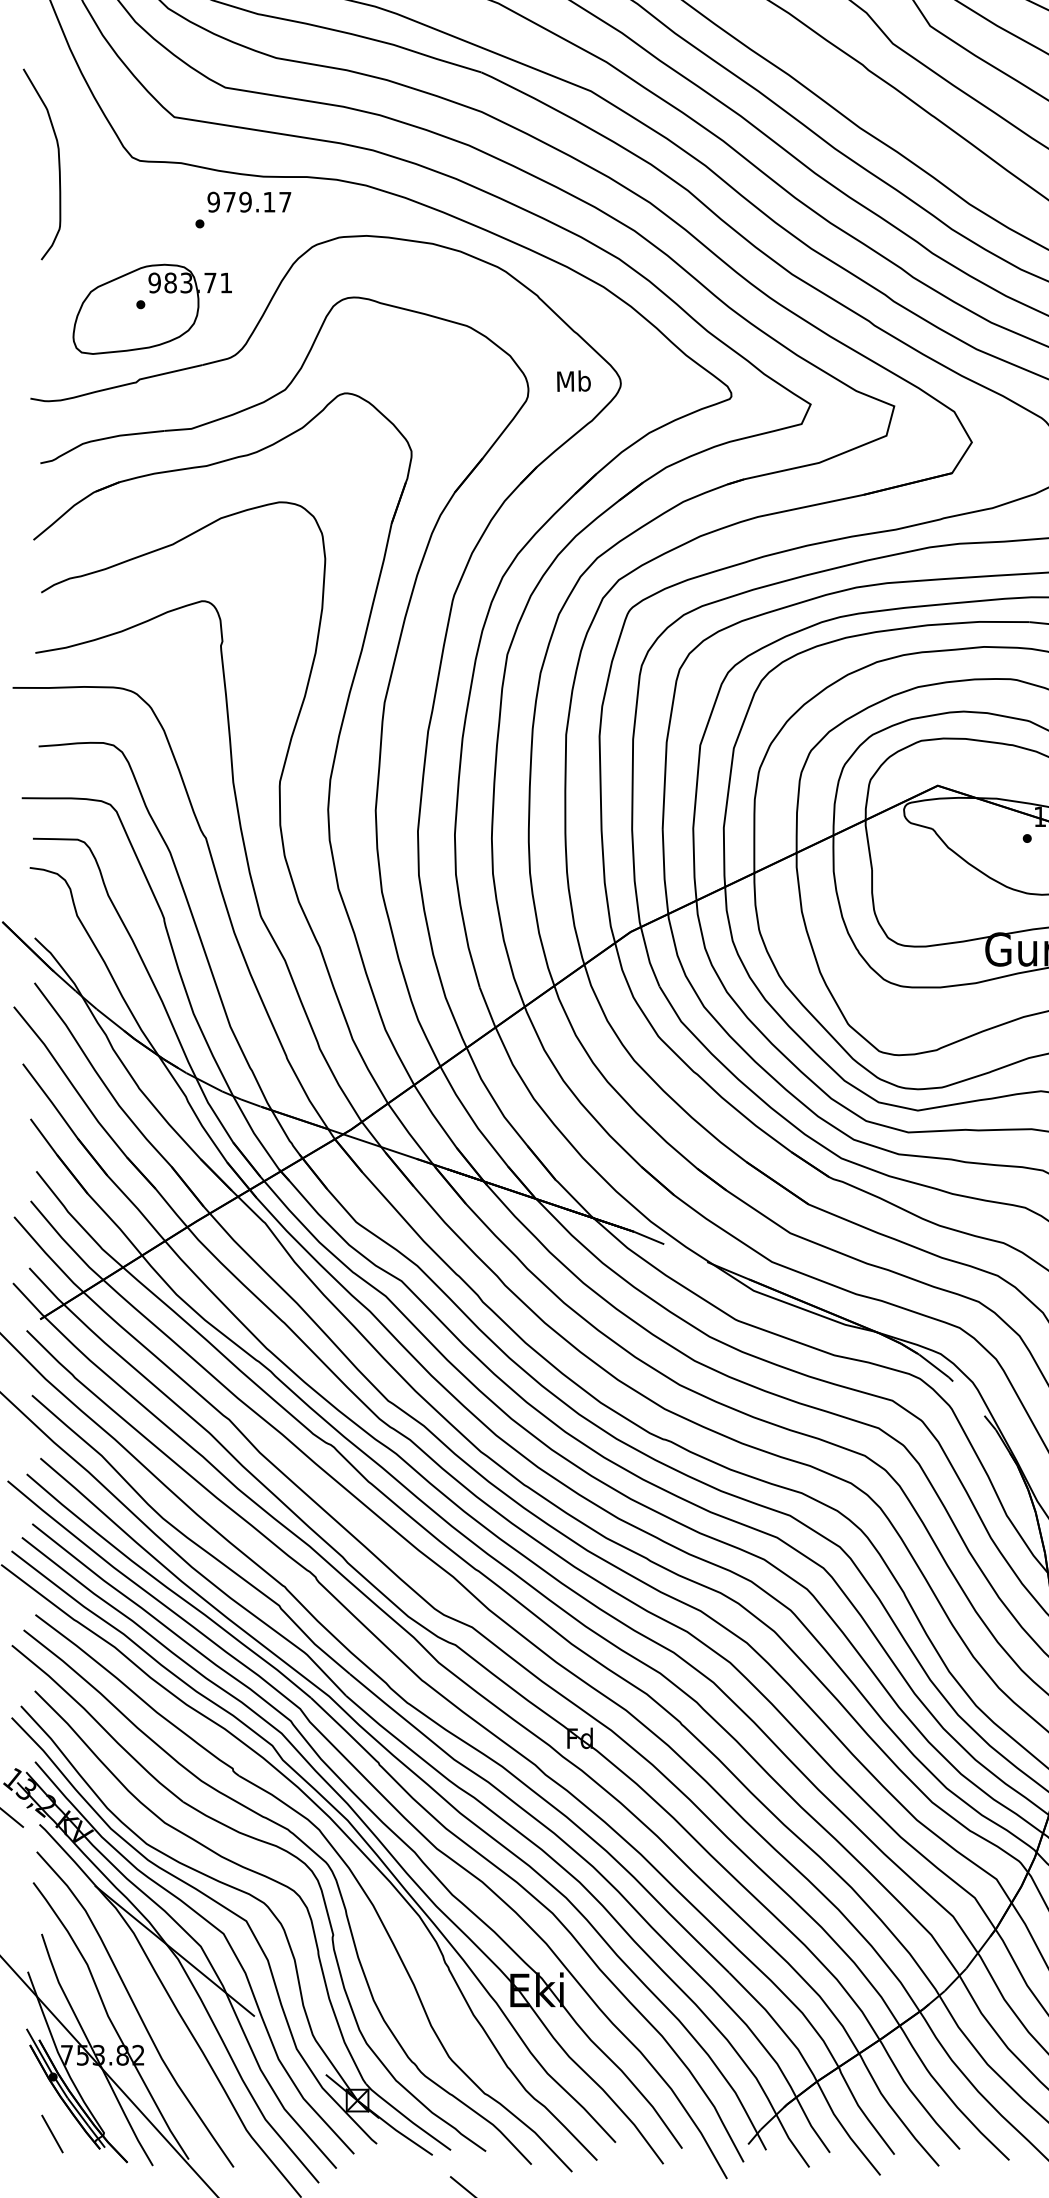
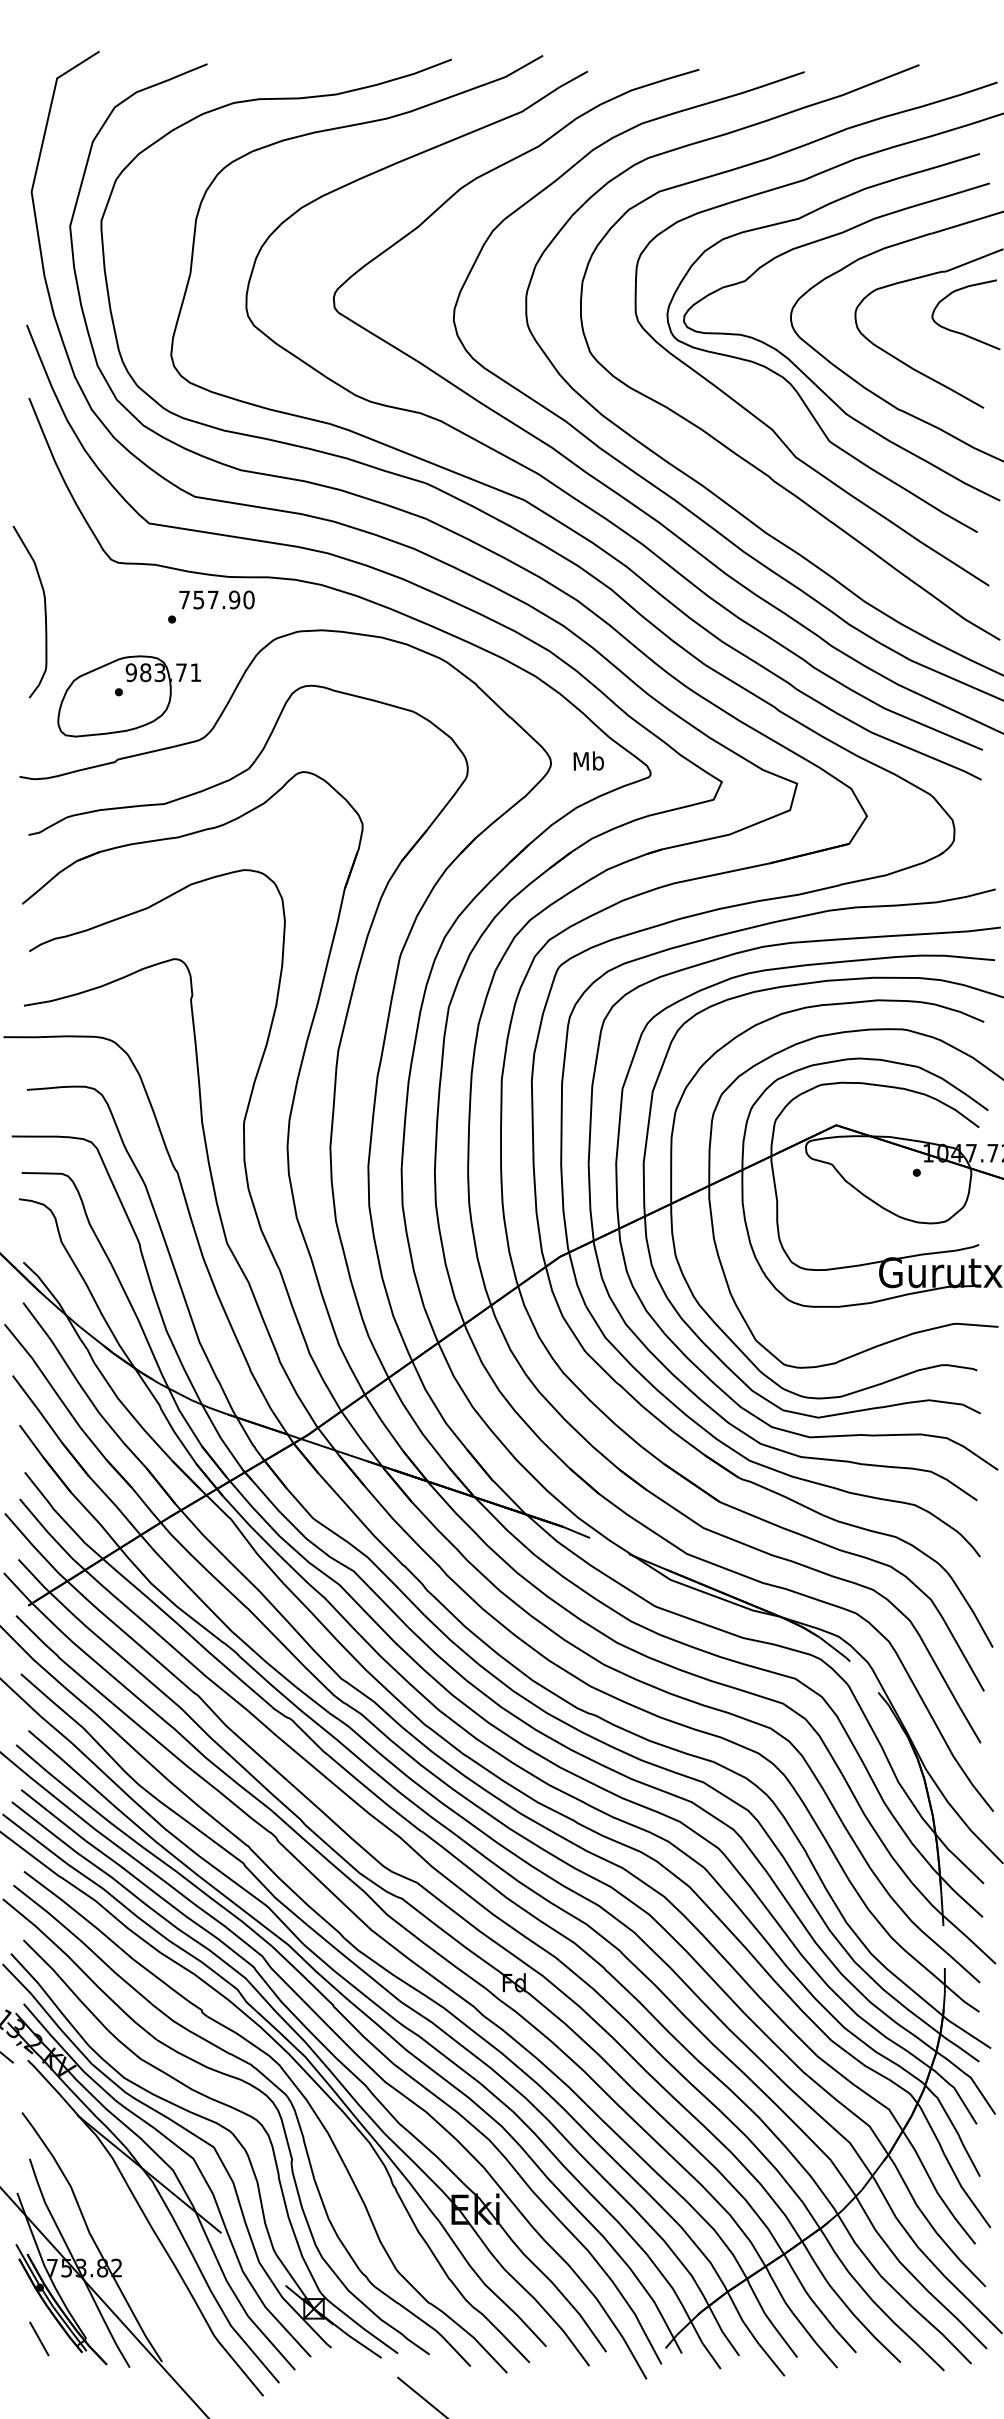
curve: (58, 163) -> (44, 611), moved
text: (249, 201) -> (216, 599), 979.17 -> 757.90
text: (573, 380) -> (588, 760), moved
curve: (134, 2009) -> (113, 2226), removed

